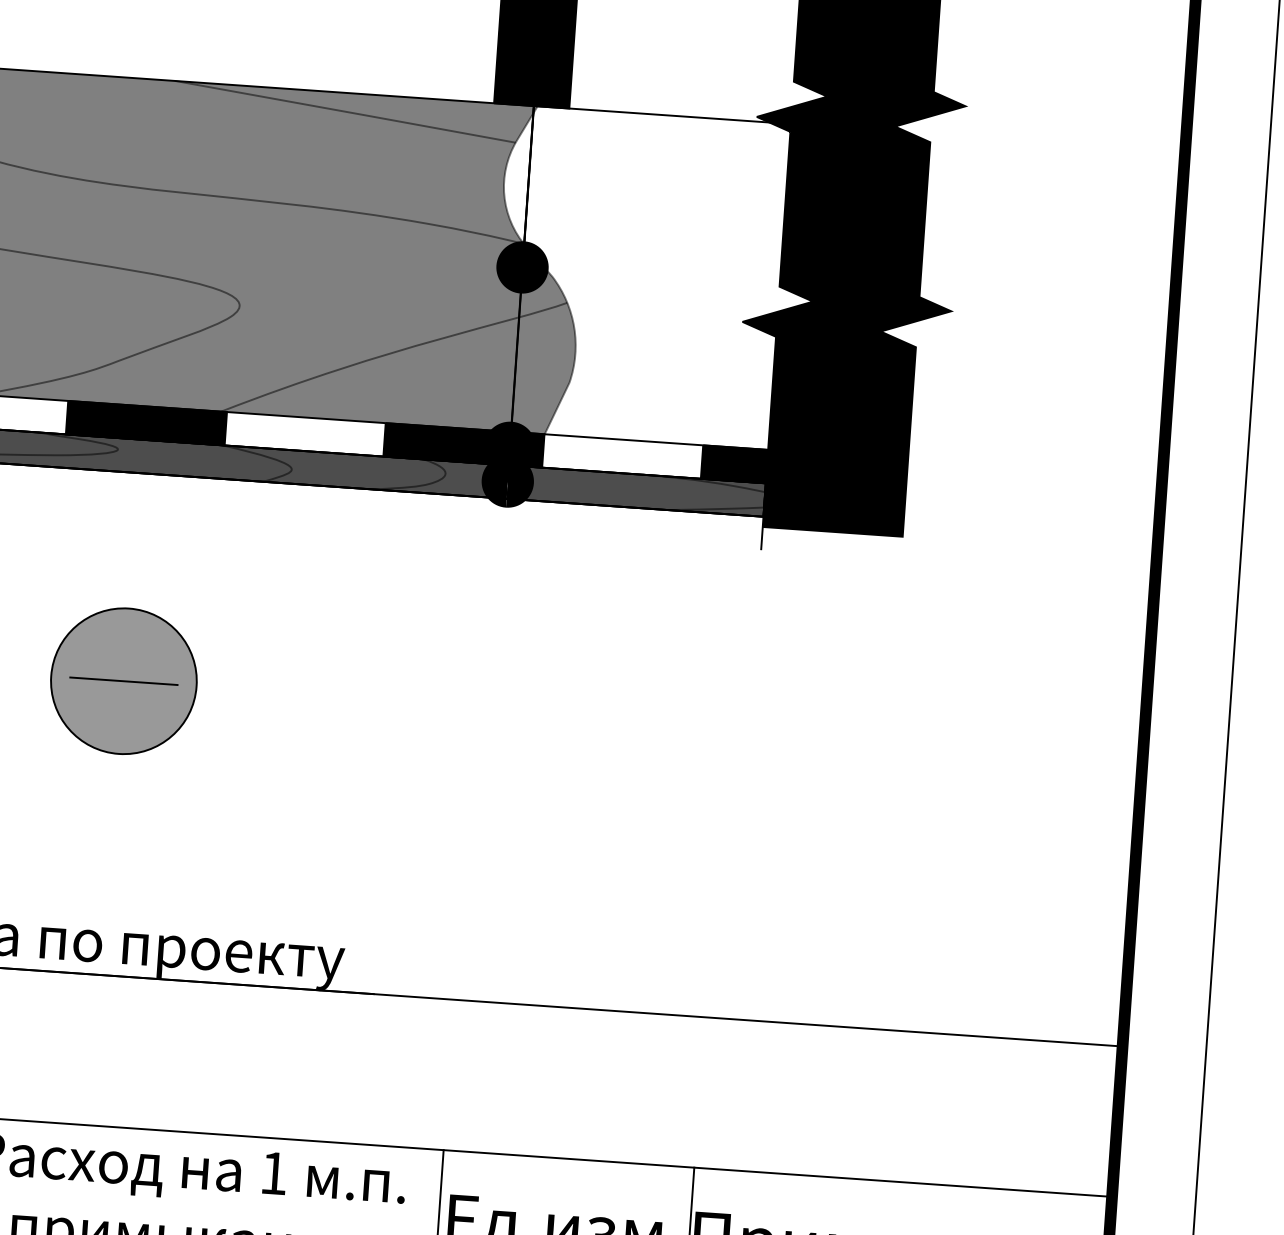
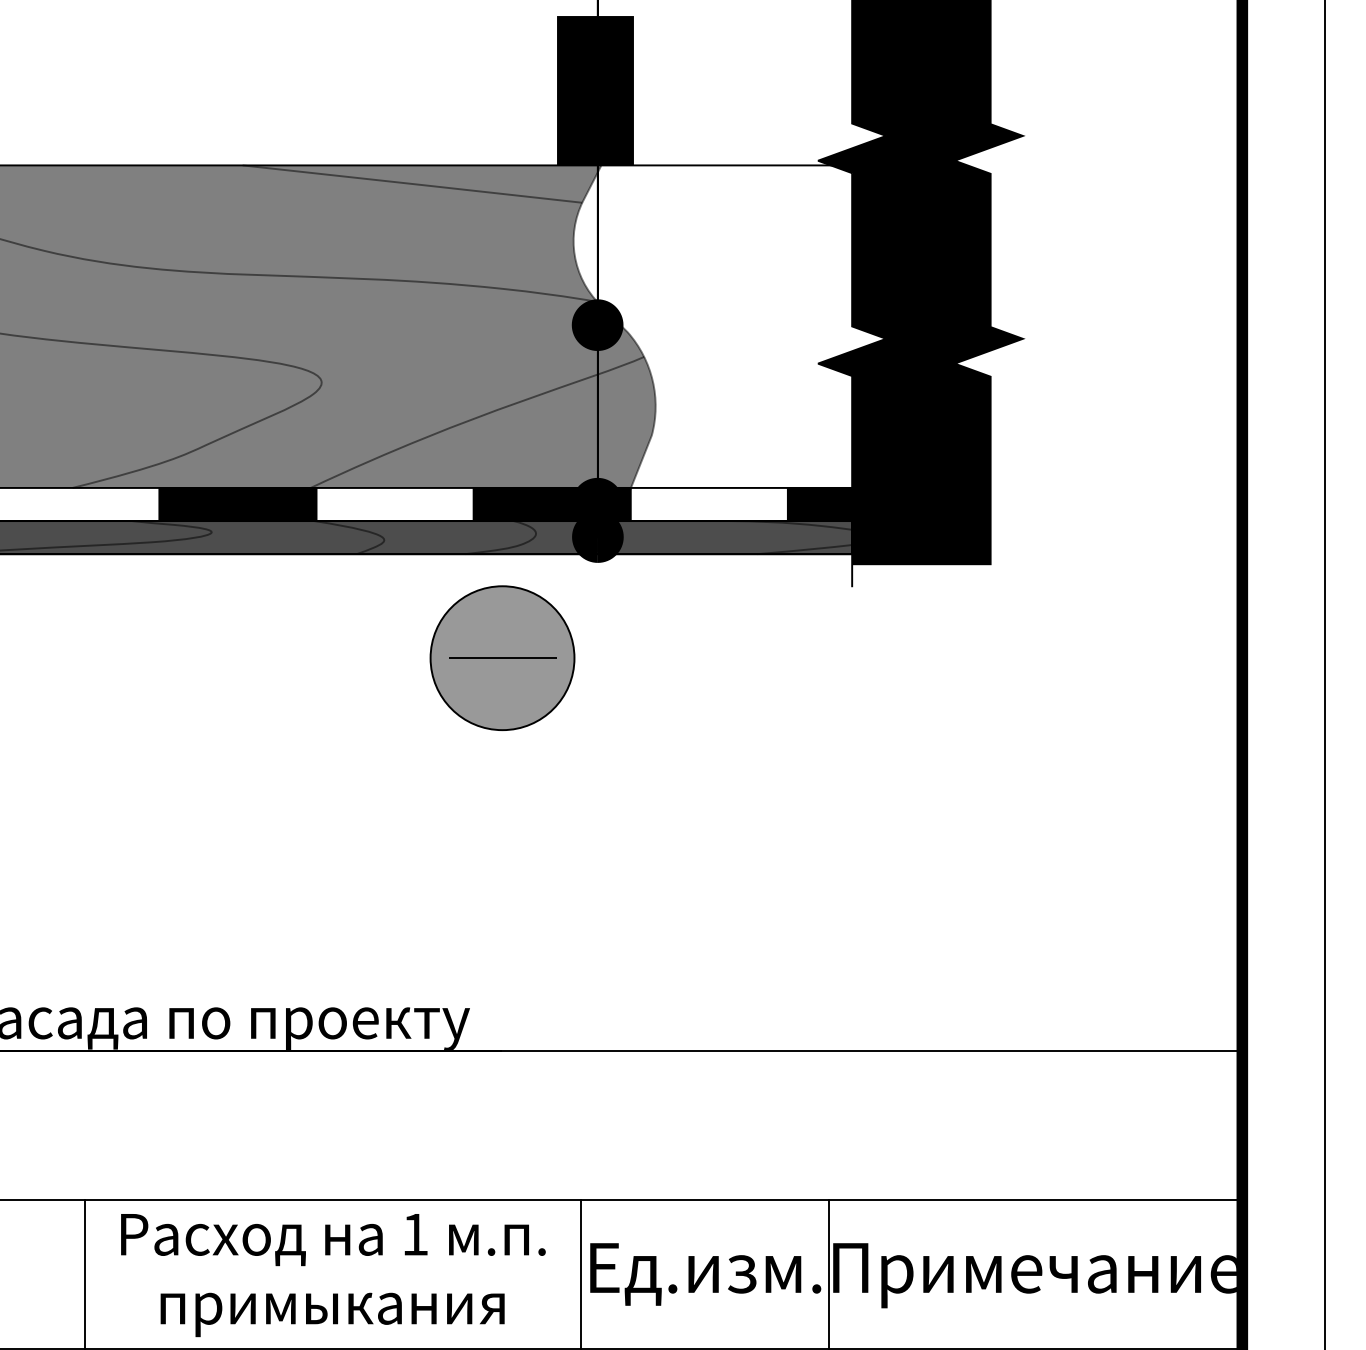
part: (123, 680) -> (502, 657), moved

